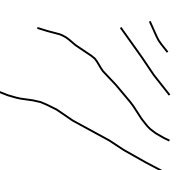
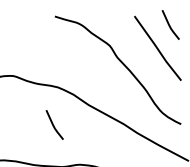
line: (35, 140) -> (53, 124), added

